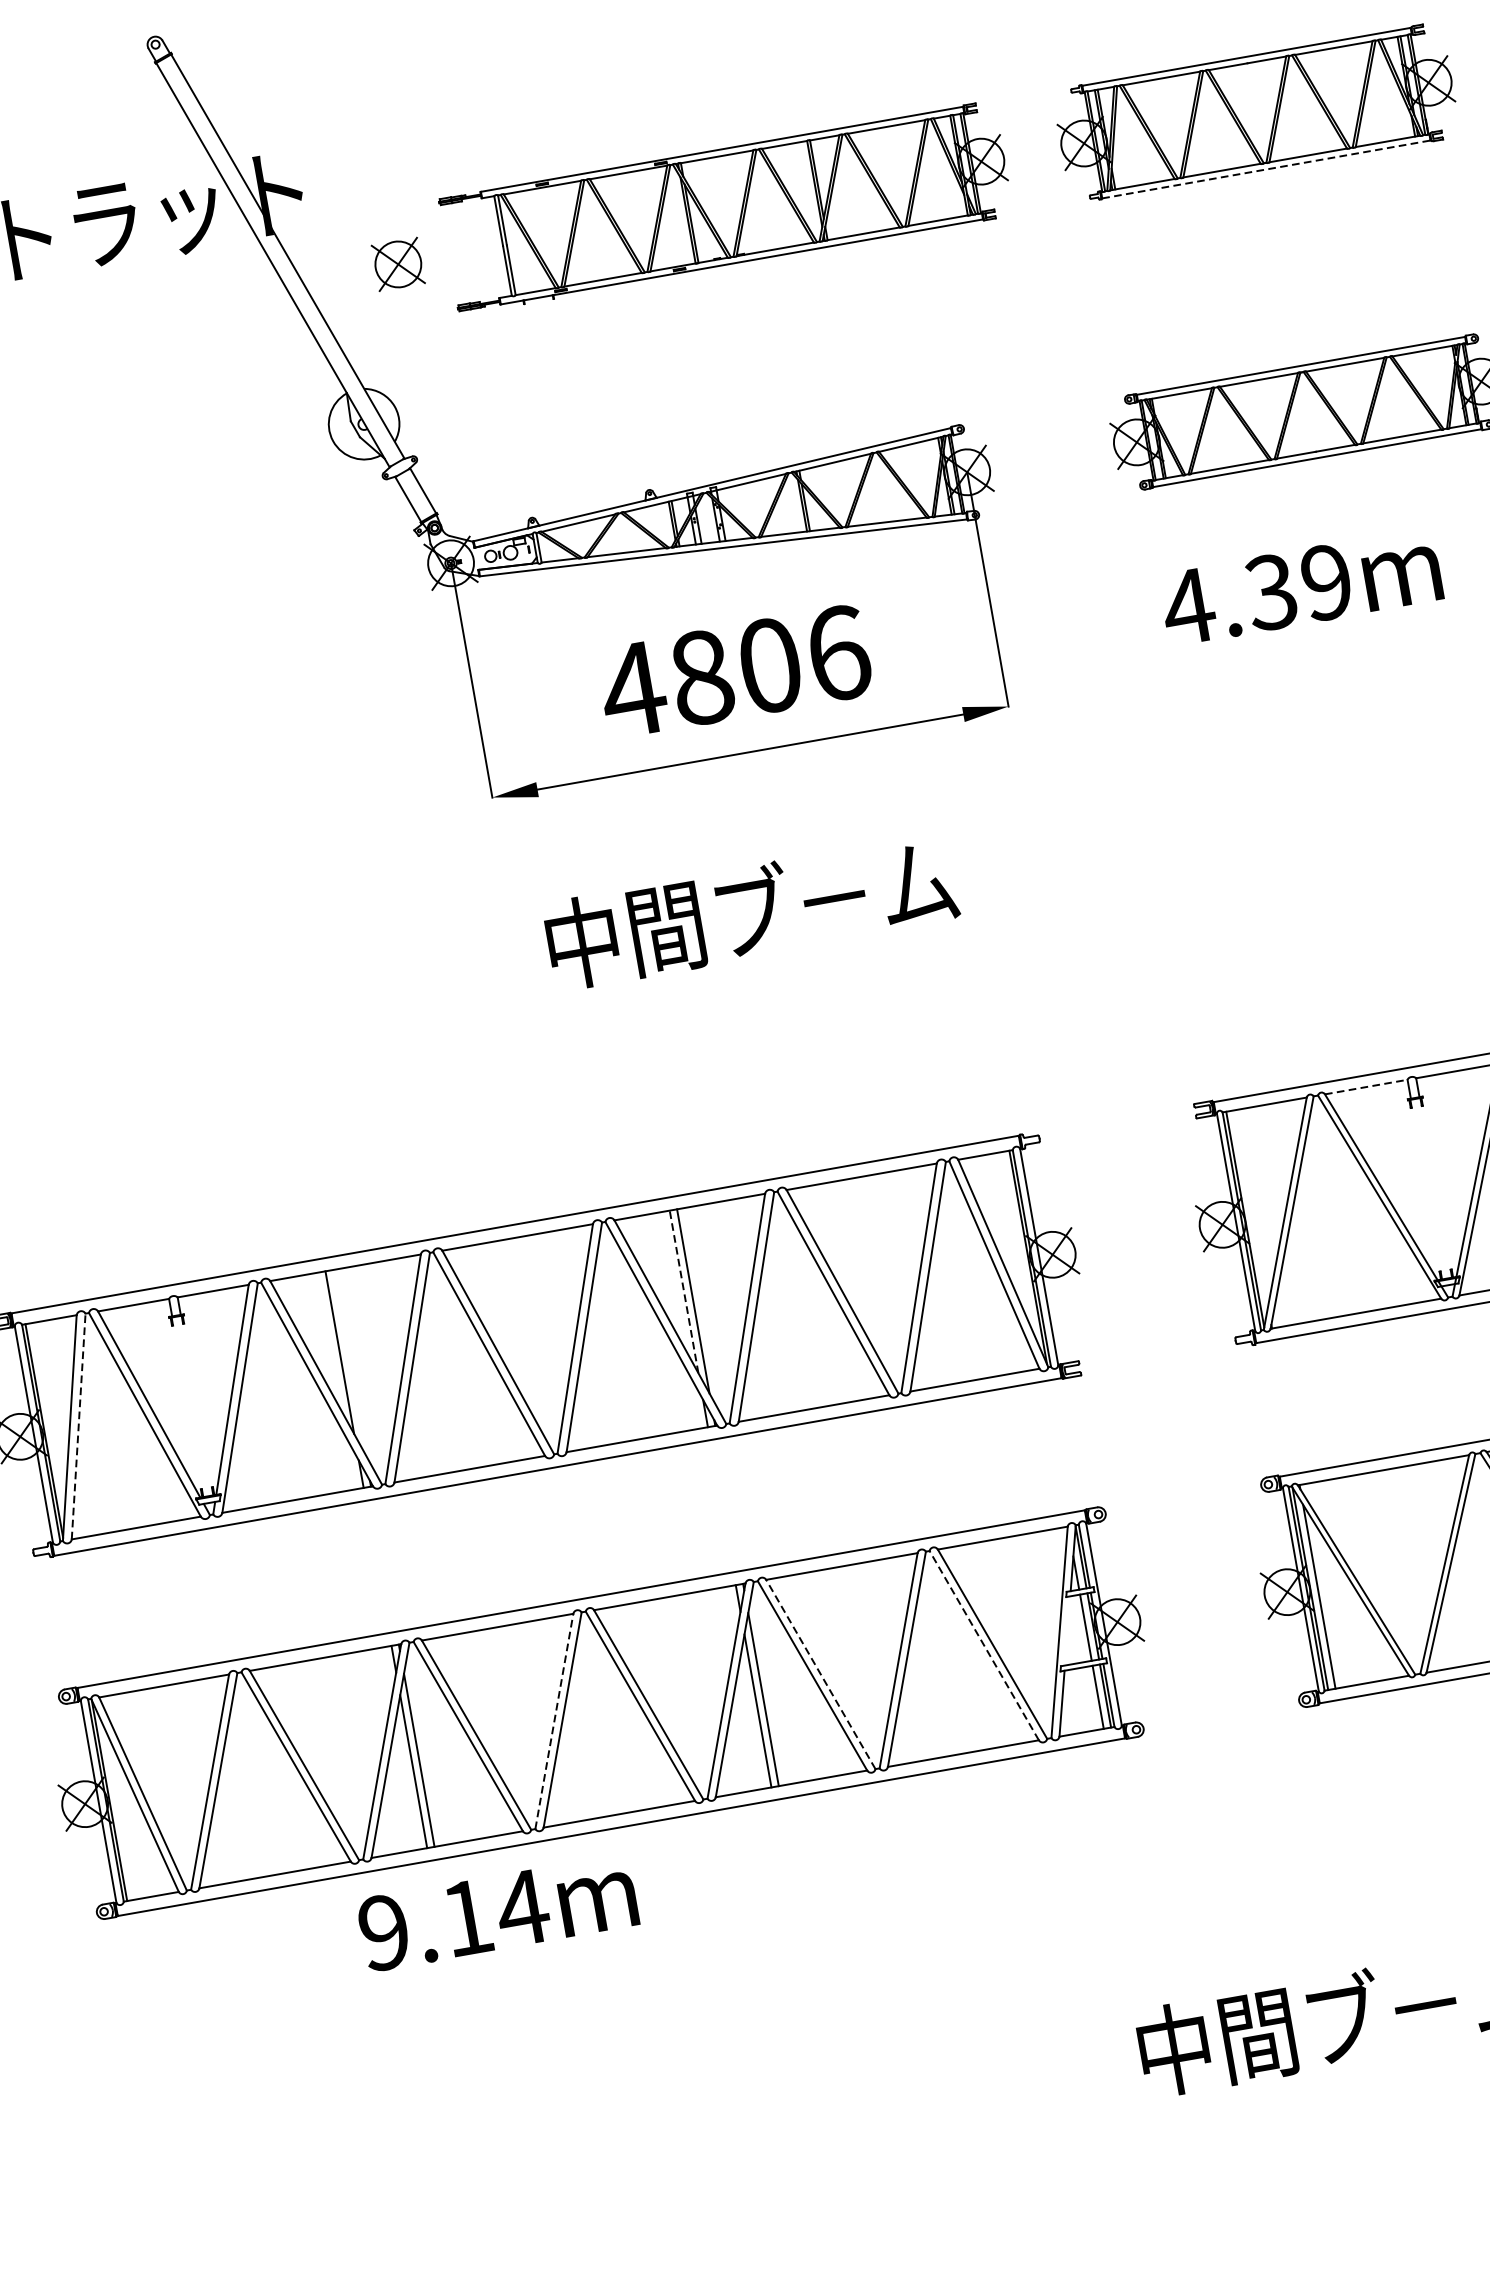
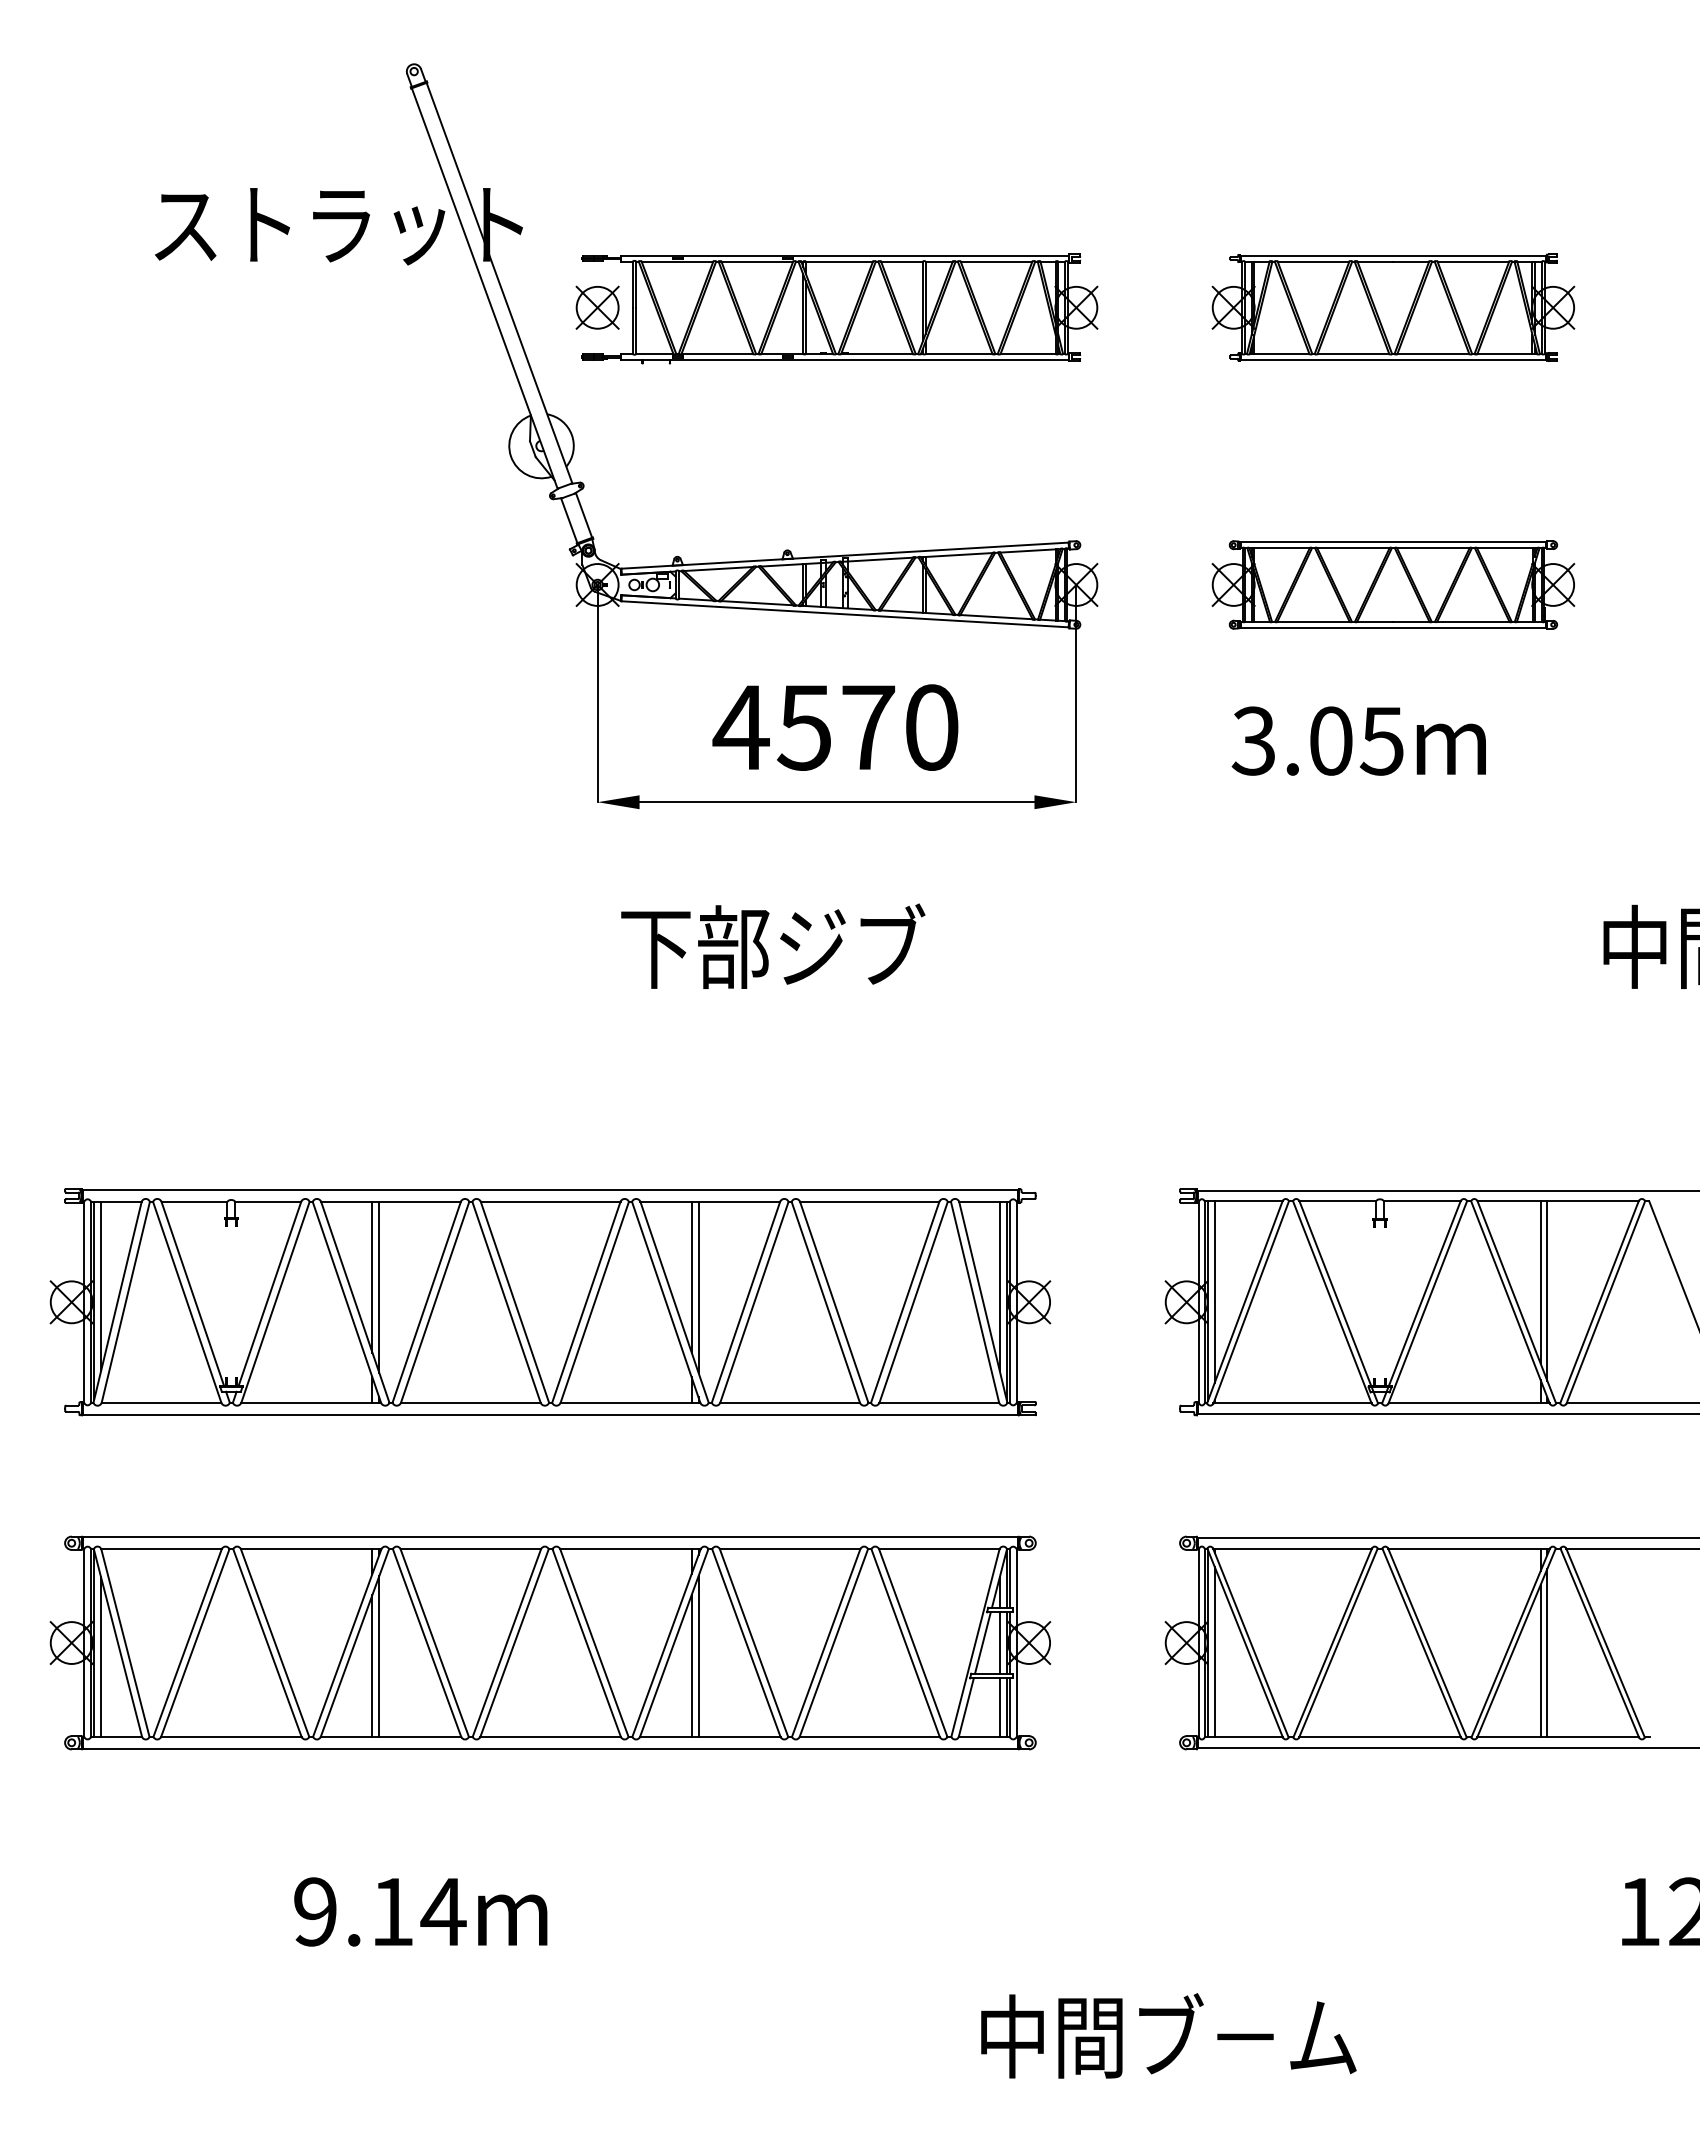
line: (1266, 169) -> (1393, 360), dashed -> solid
part: (726, 207) -> (839, 308), moved
text: (1255, 594) -> (1316, 740), 4.39m -> 3.05m
text: (769, 665) -> (867, 727), 4806 -> 4570
text: (749, 911) -> (810, 945), 中間ブ－ム -> 下部ジブ
line: (1367, 1087) -> (1338, 1201), dashed -> solid
line: (1250, 1207) -> (1214, 1291), added
line: (1017, 1243) -> (999, 1286), added
line: (683, 1291) -> (691, 1276), dashed -> solid
line: (349, 1361) -> (379, 1286), added
line: (49, 1414) -> (101, 1286), added
line: (78, 1425) -> (125, 1301), dashed -> solid
line: (1067, 1630) -> (982, 1642), added
line: (984, 1646) -> (905, 1643), dashed -> solid
line: (821, 1674) -> (754, 1643), dashed -> solid
line: (554, 1722) -> (506, 1643), dashed -> solid
line: (119, 1813) -> (101, 1656), added
text: (497, 1912) -> (420, 1911), moved

